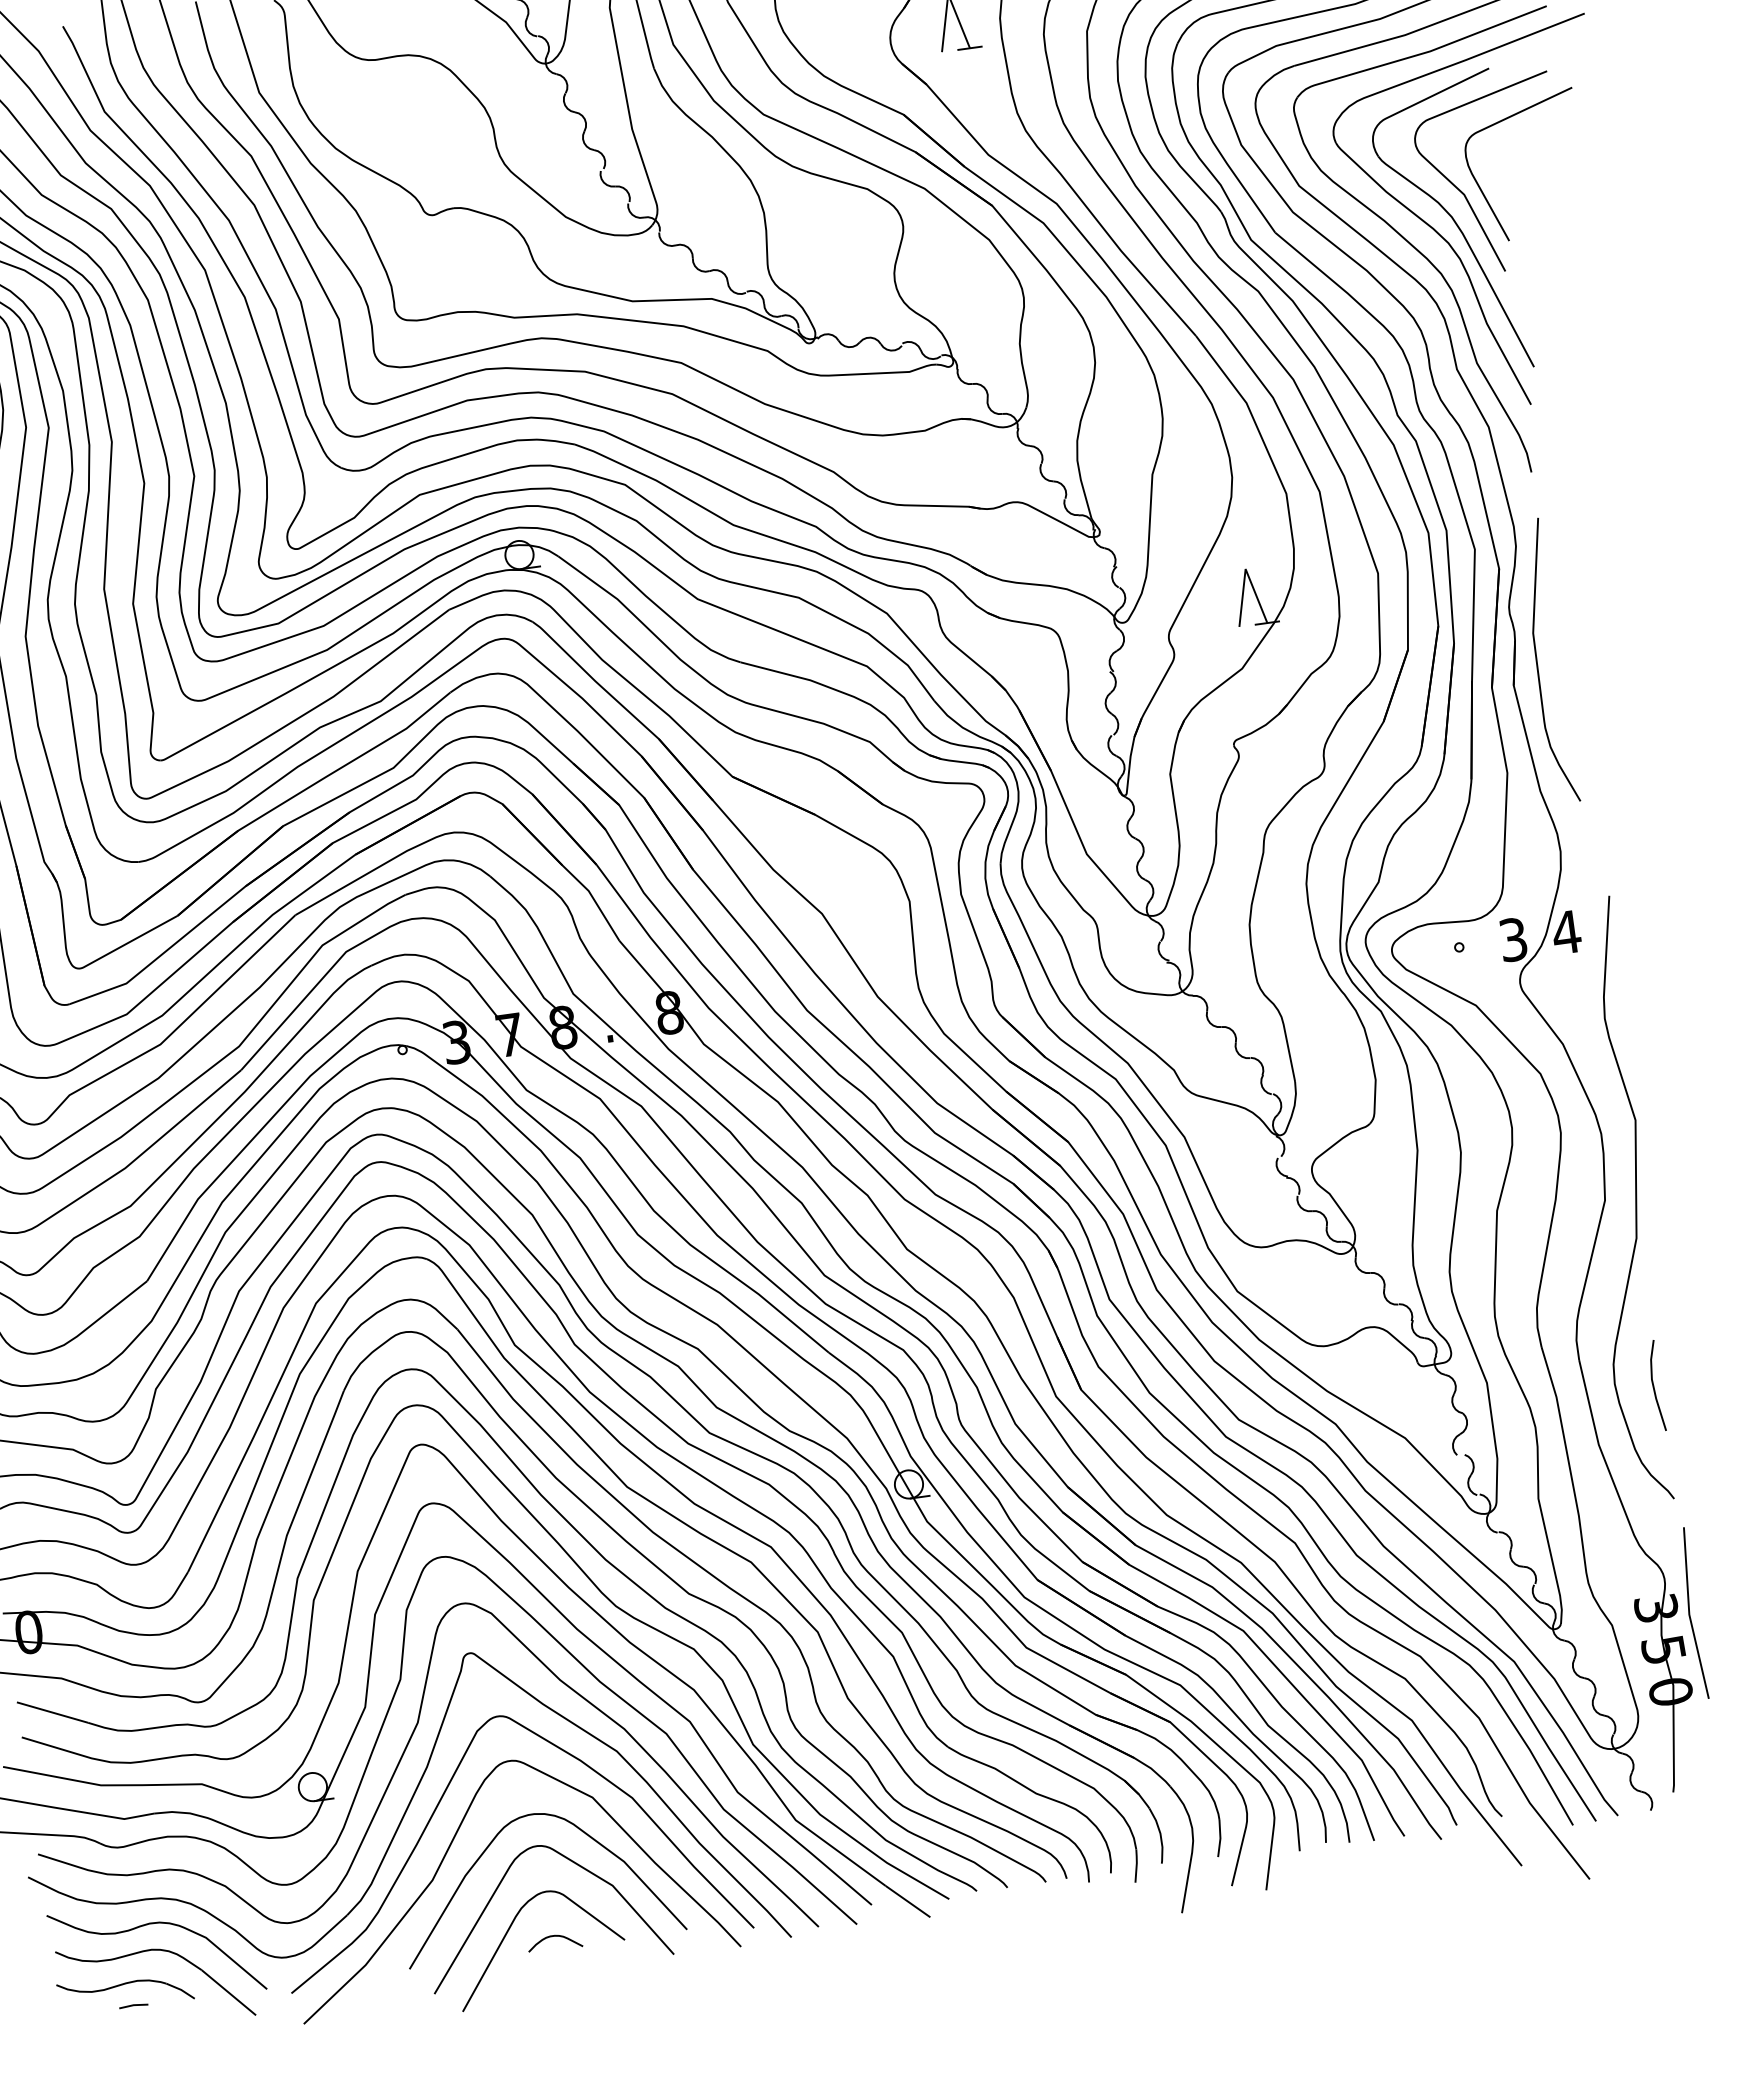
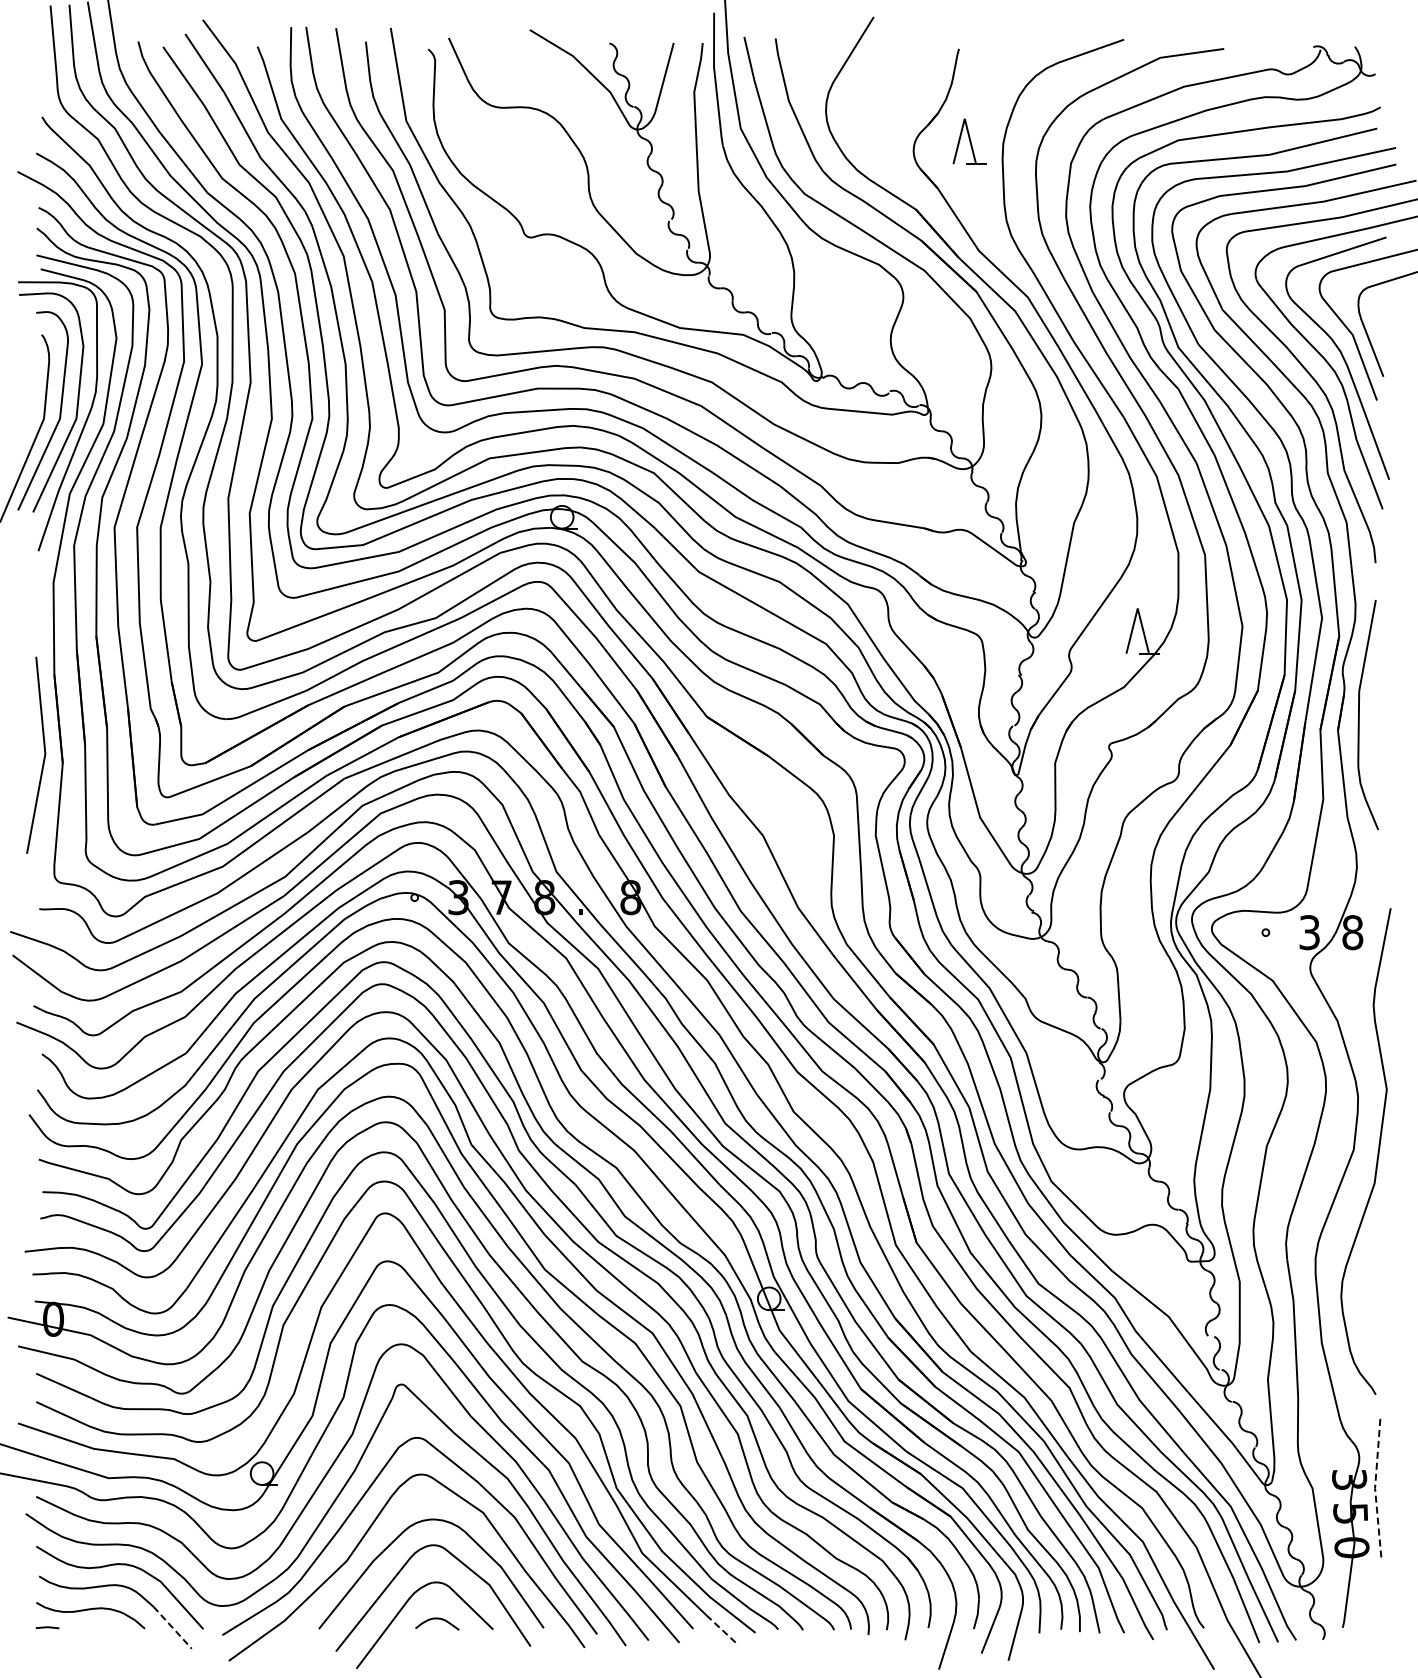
text: (1566, 932) -> (1352, 932), 4 -> 8
line: (1654, 1385) -> (1372, 1302), removed
line: (1689, 1614) -> (1375, 1488), solid -> dashed
line: (908, 1901) -> (722, 1630), solid -> dashed
line: (230, 1993) -> (173, 1628), solid -> dashed
line: (133, 2005) -> (47, 1627), moved

